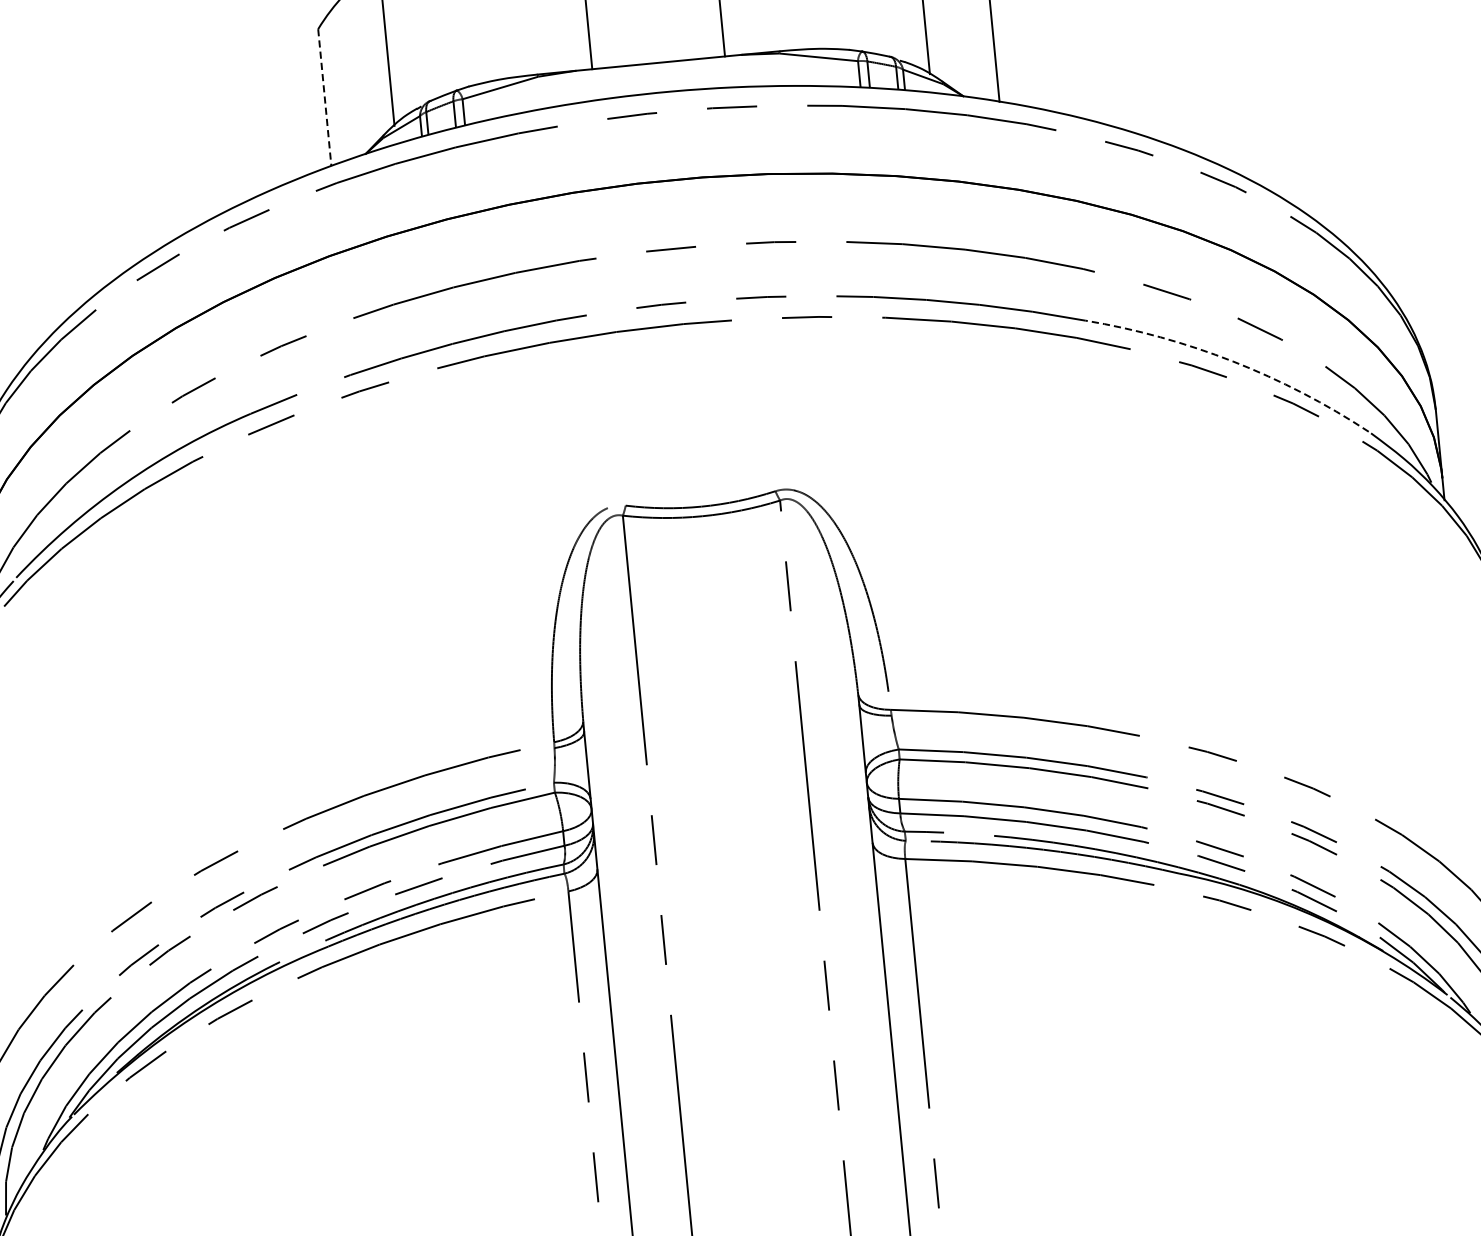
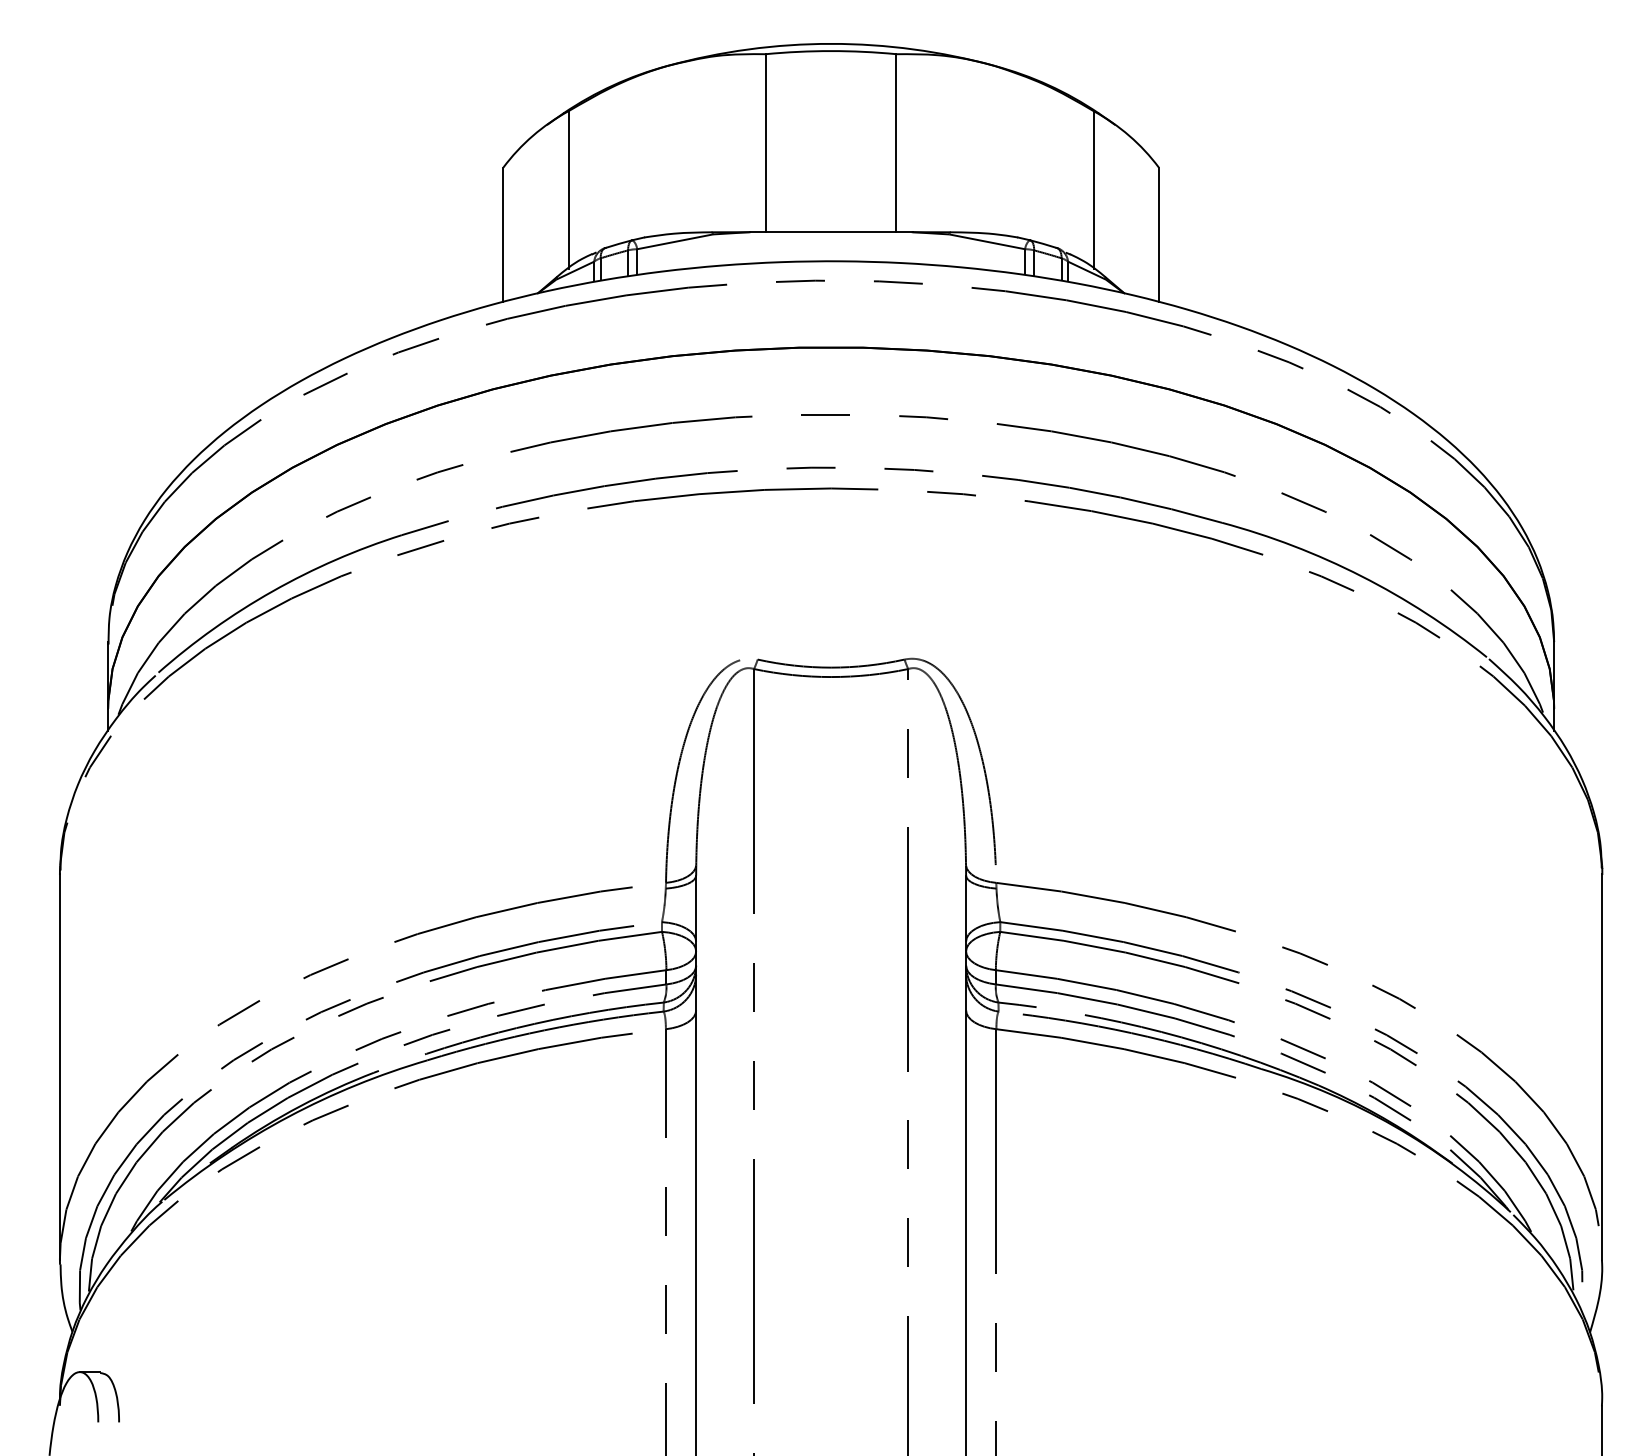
line: (324, 98) -> (503, 235), dashed -> solid
arc: (1233, 361) -> (1361, 576), dashed -> solid

